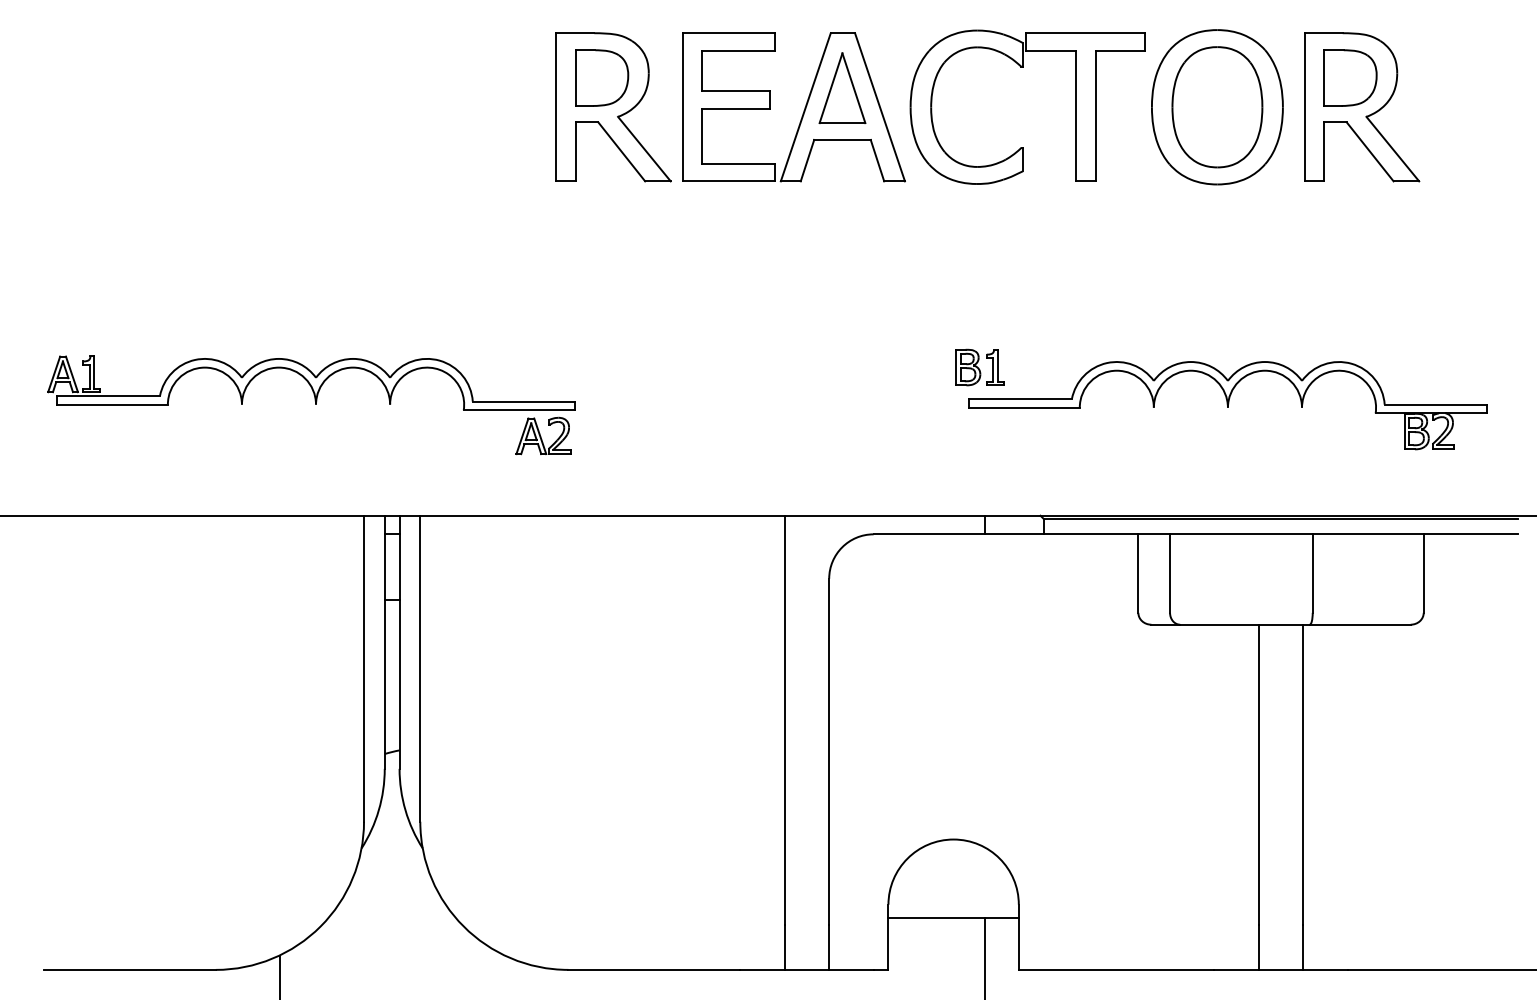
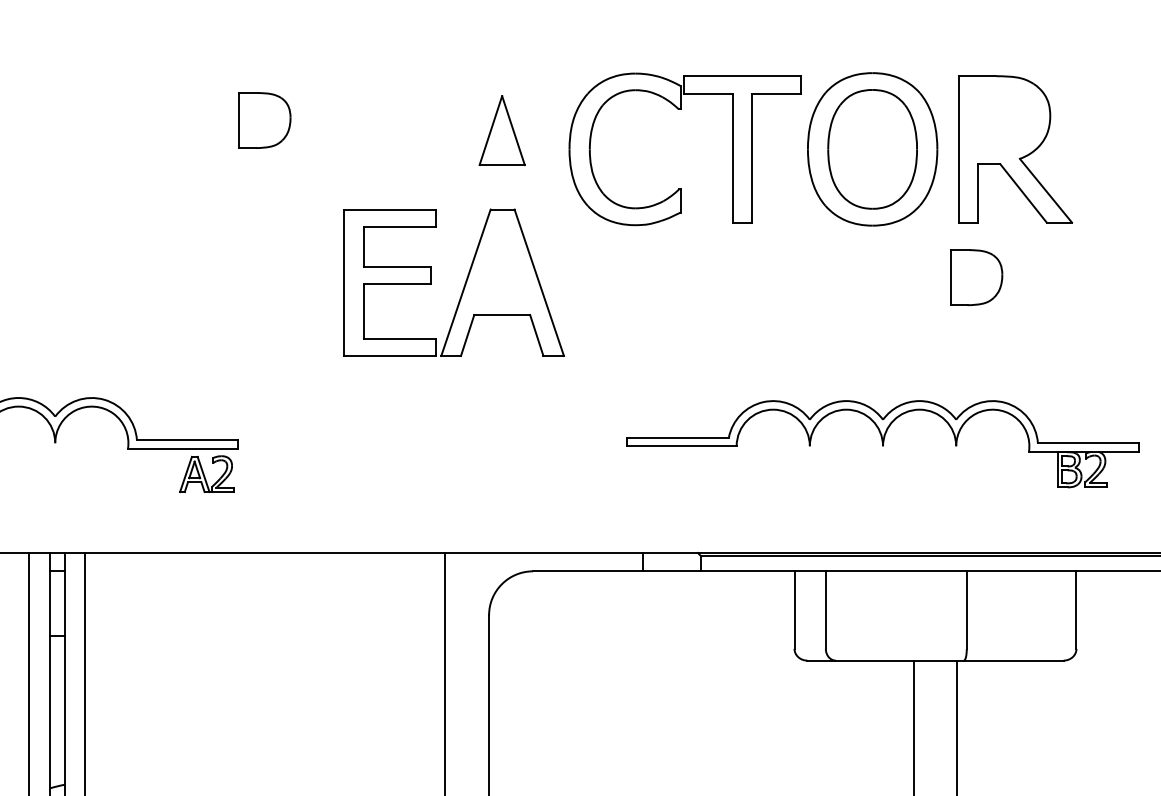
part: (1350, 77) -> (976, 277), moved
part: (613, 107) -> (275, 149), removed
part: (803, 110) -> (463, 285), moved
part: (979, 367) -> (637, 406), removed

